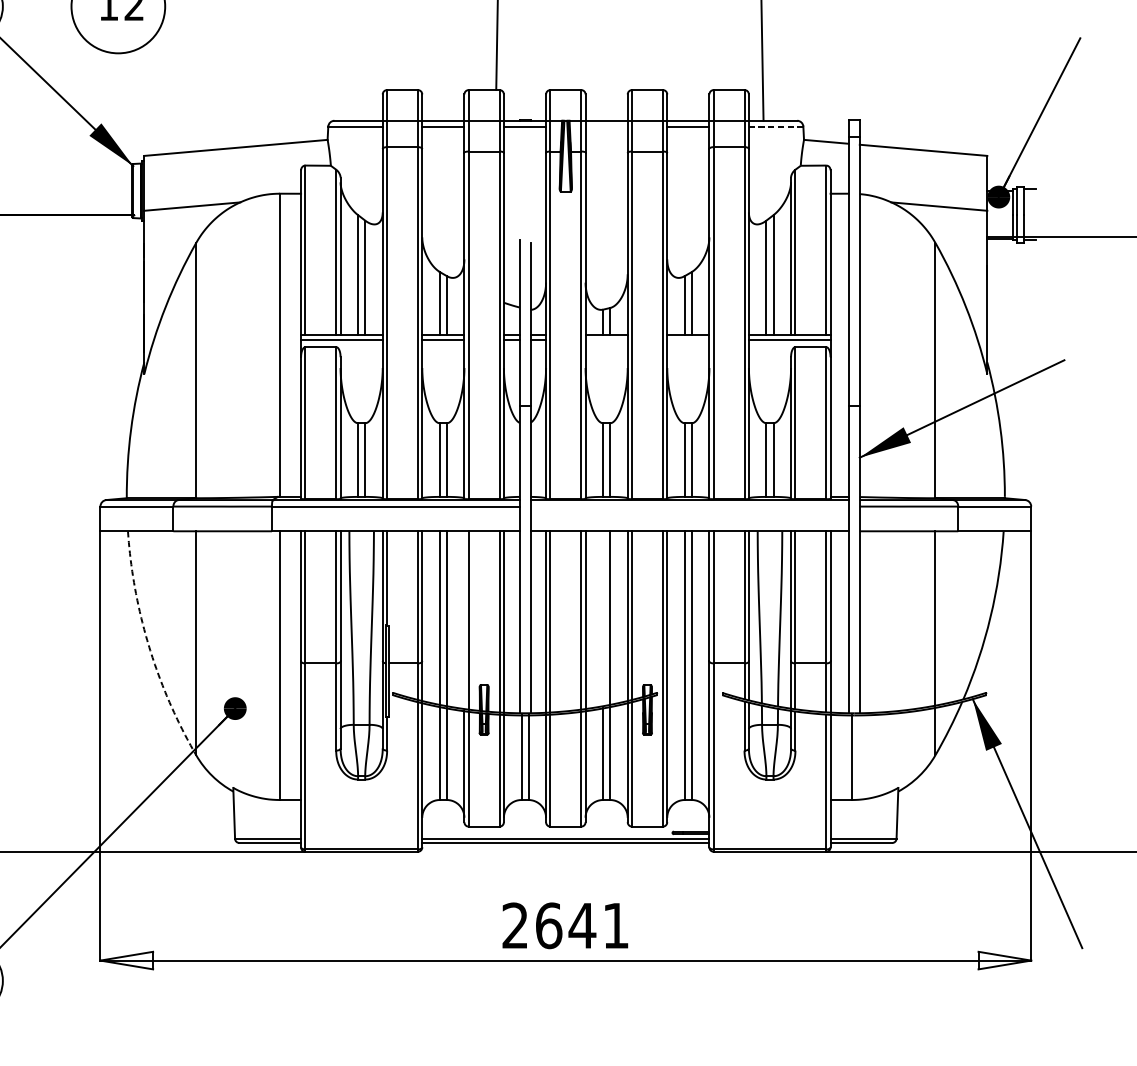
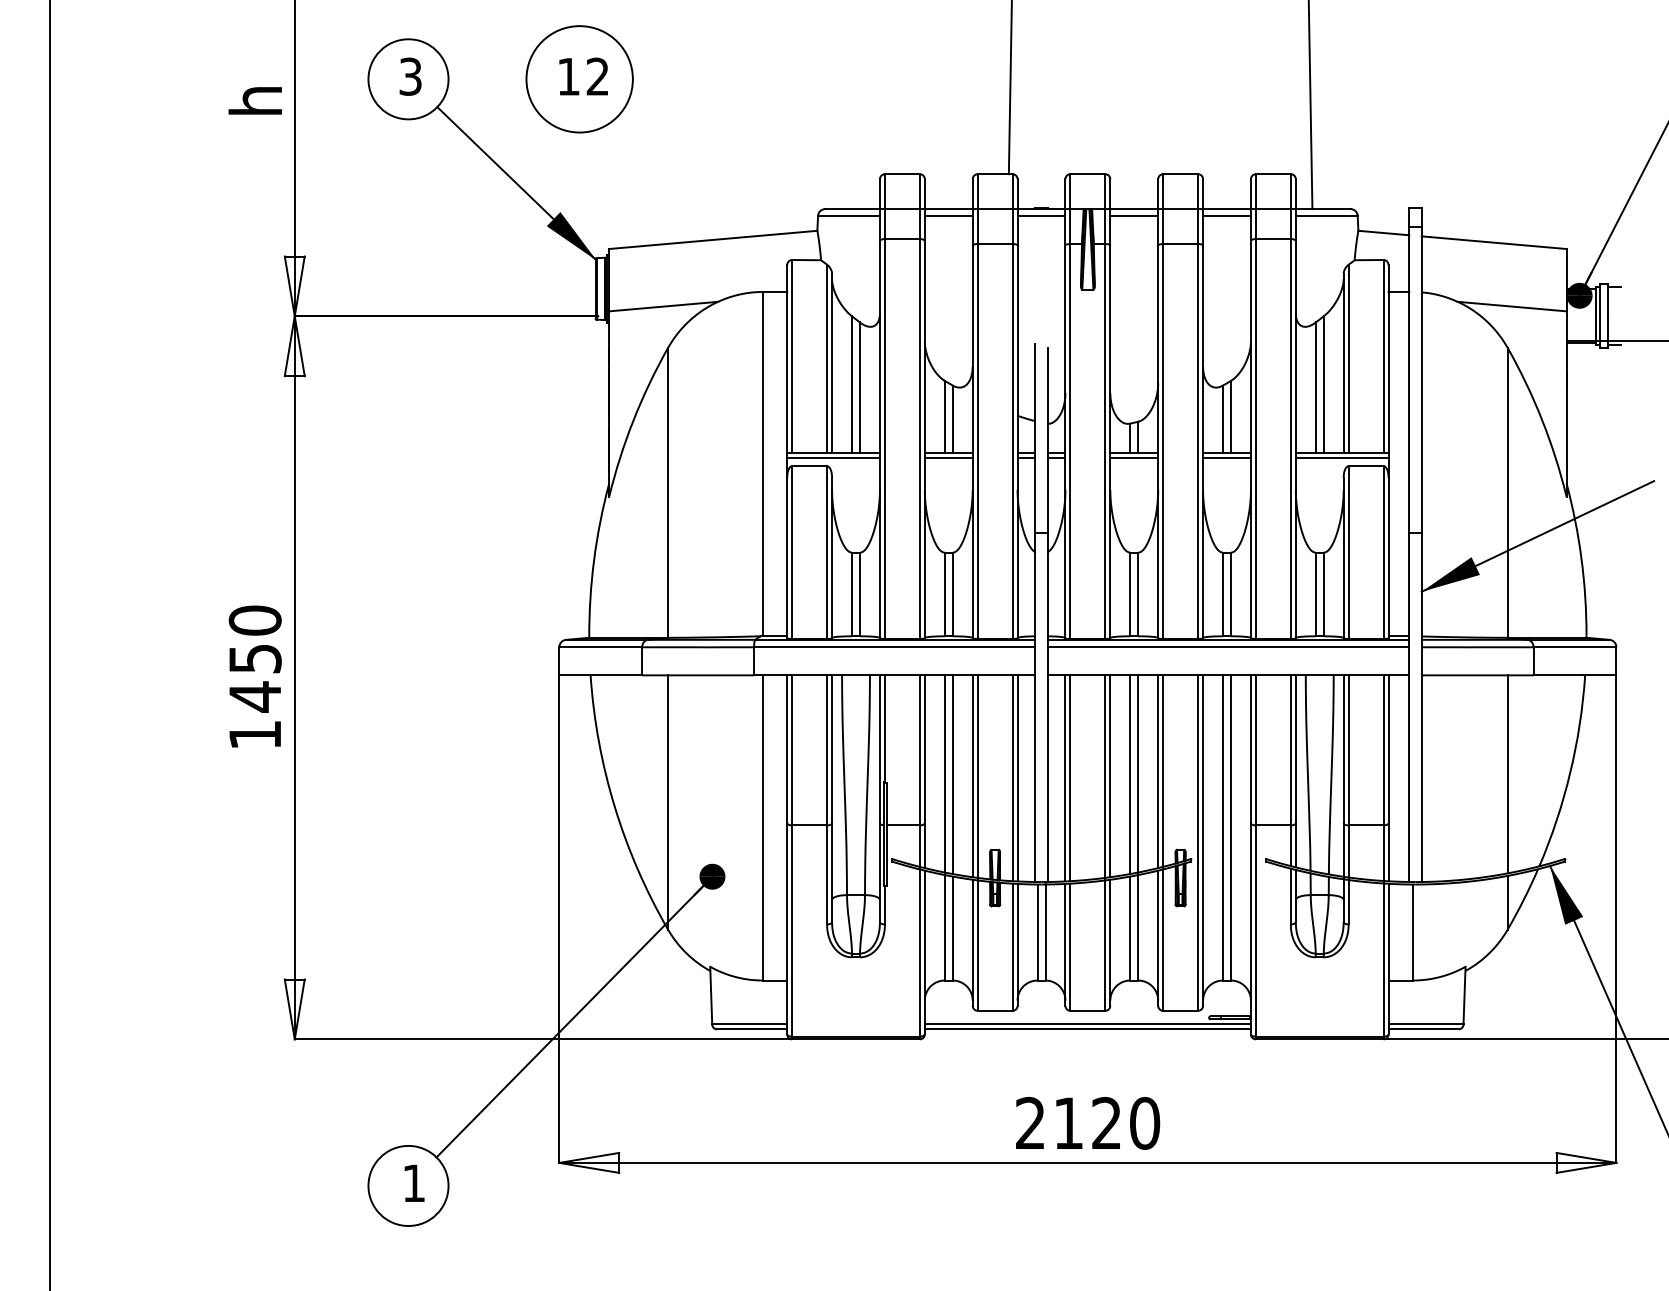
line: (606, 126) -> (1134, 215), added
line: (775, 126) -> (1326, 215), dashed -> solid
line: (606, 339) -> (1134, 457), added
line: (687, 339) -> (1226, 457), added
line: (689, 506) -> (1228, 647), added
line: (603, 618) -> (1130, 774), added
line: (464, 620) -> (972, 776), added
arc: (149, 646) -> (614, 806), dashed -> solid
text: (583, 925) -> (1107, 1122), 2641 -> 2120

